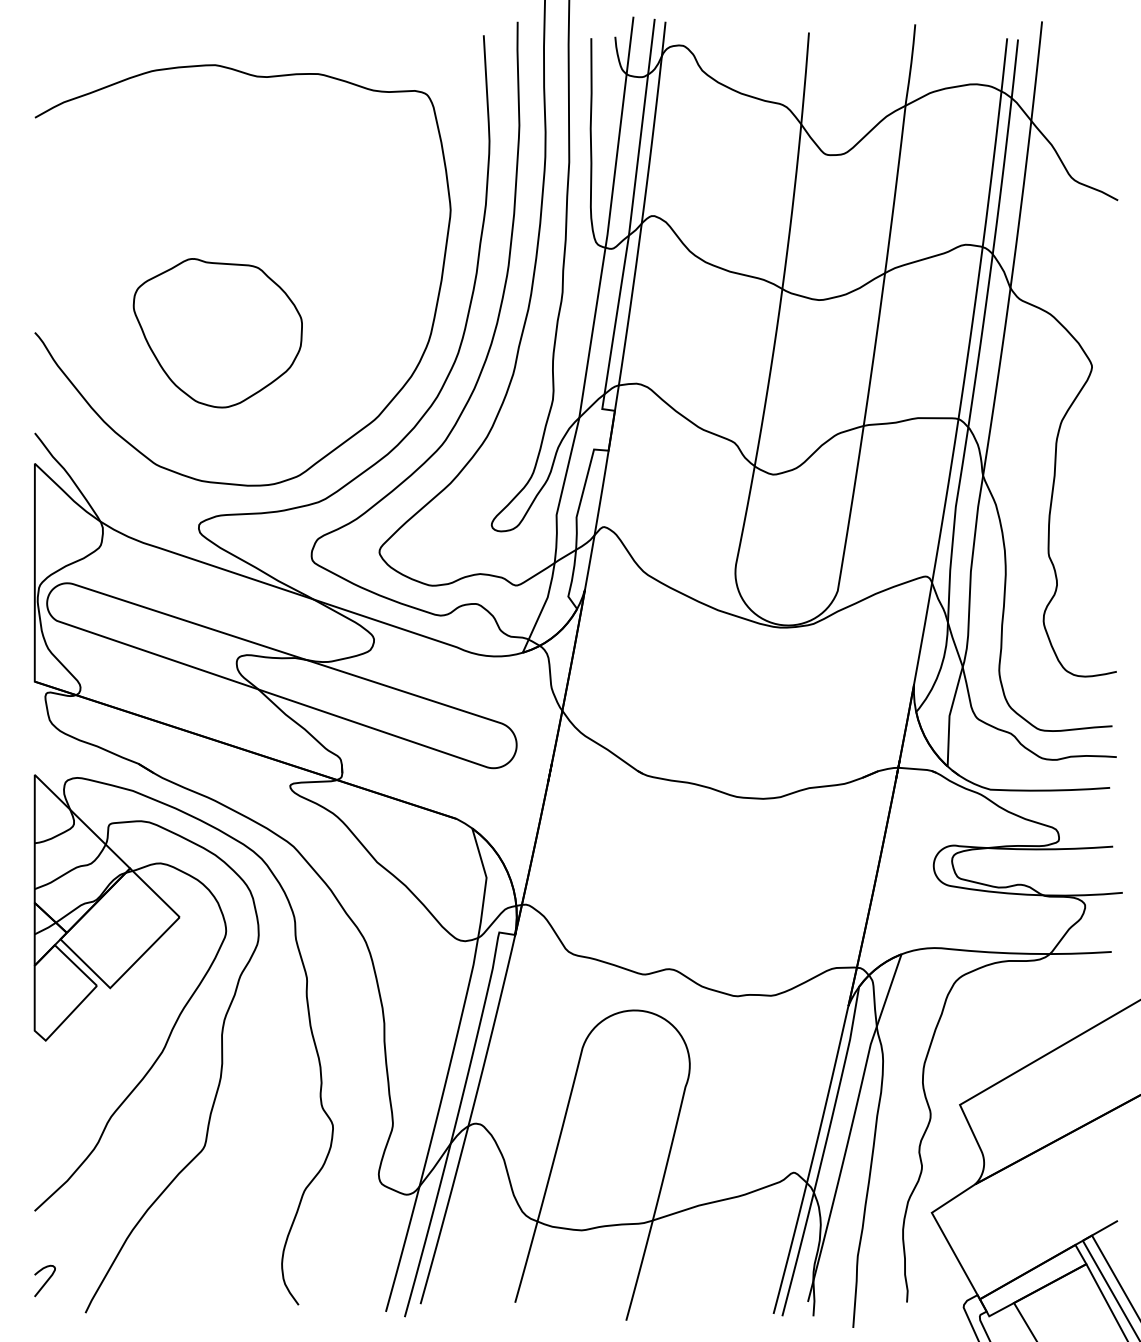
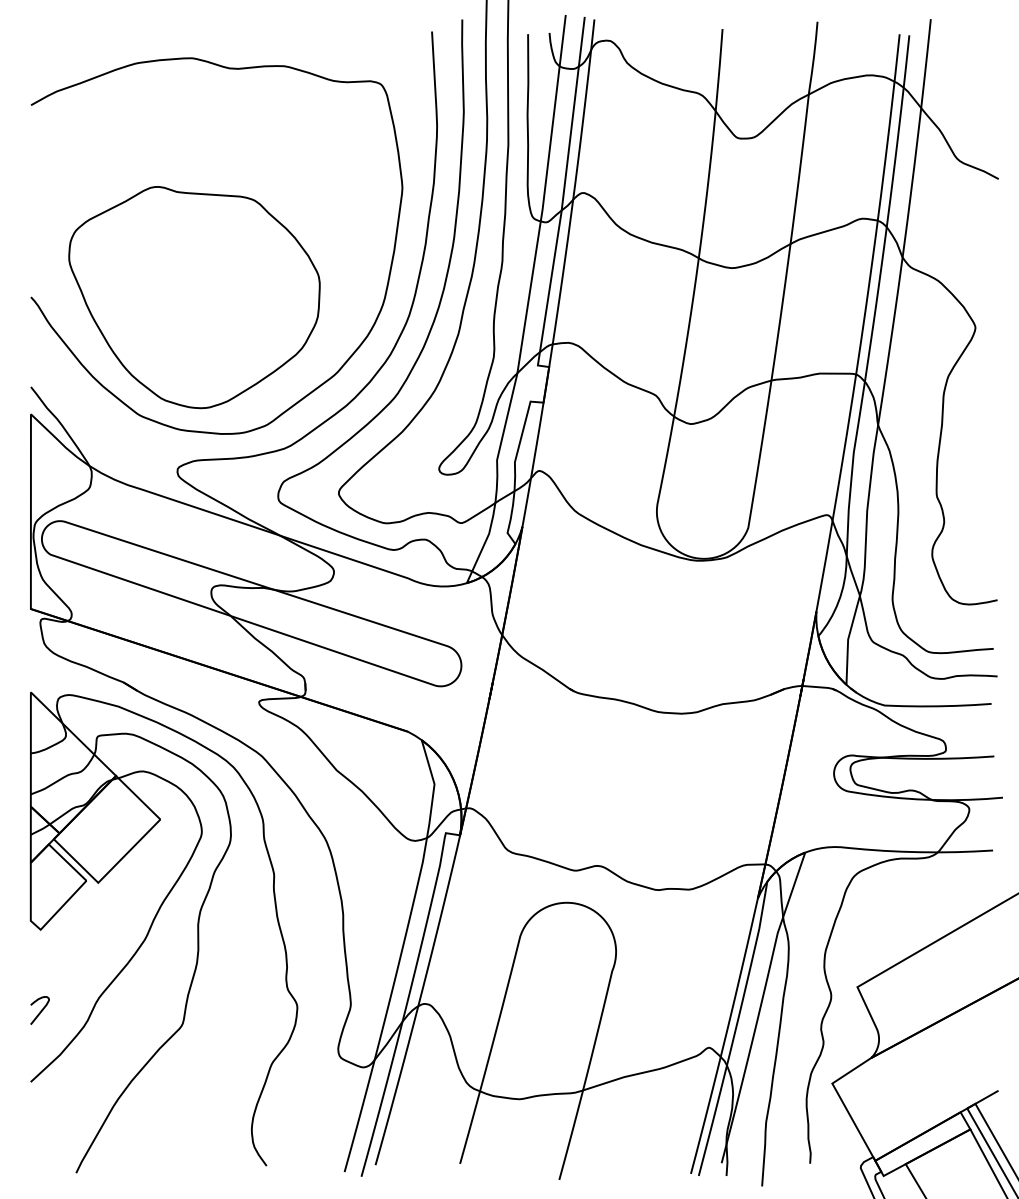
part: (217, 332) -> (194, 297), size x1.67
curve: (45, 1281) -> (40, 1010), moved

